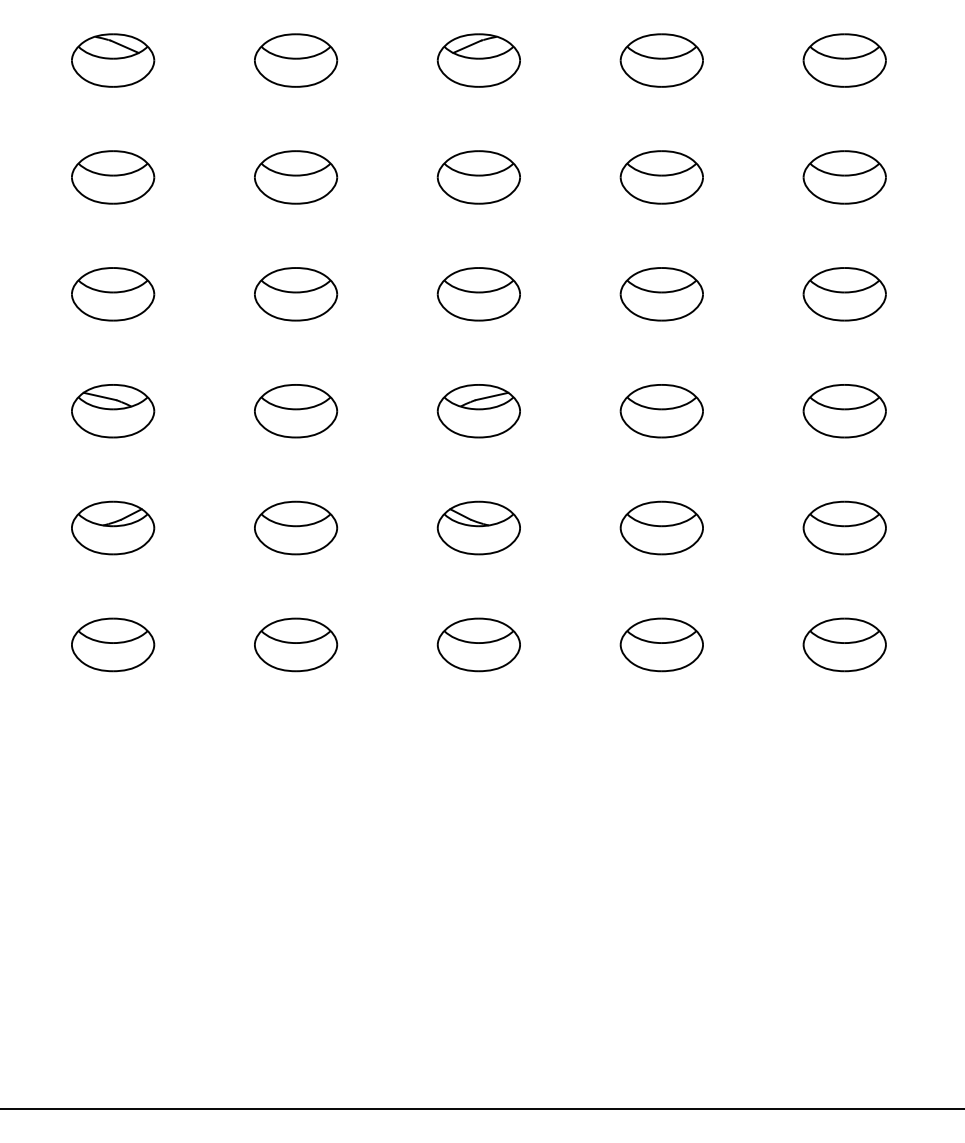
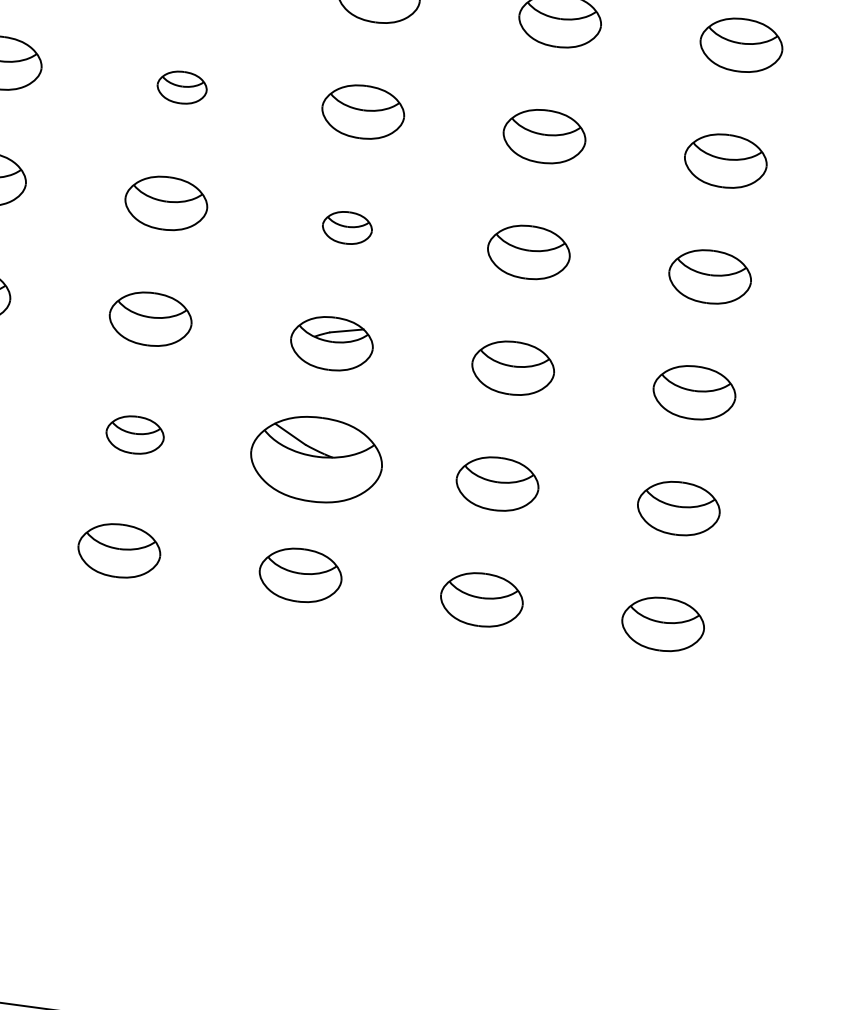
part: (296, 177) -> (182, 87), size x0.6
part: (478, 294) -> (347, 228), size x0.6
part: (296, 527) -> (135, 434), size x0.7
part: (478, 527) -> (315, 458), size x1.6

